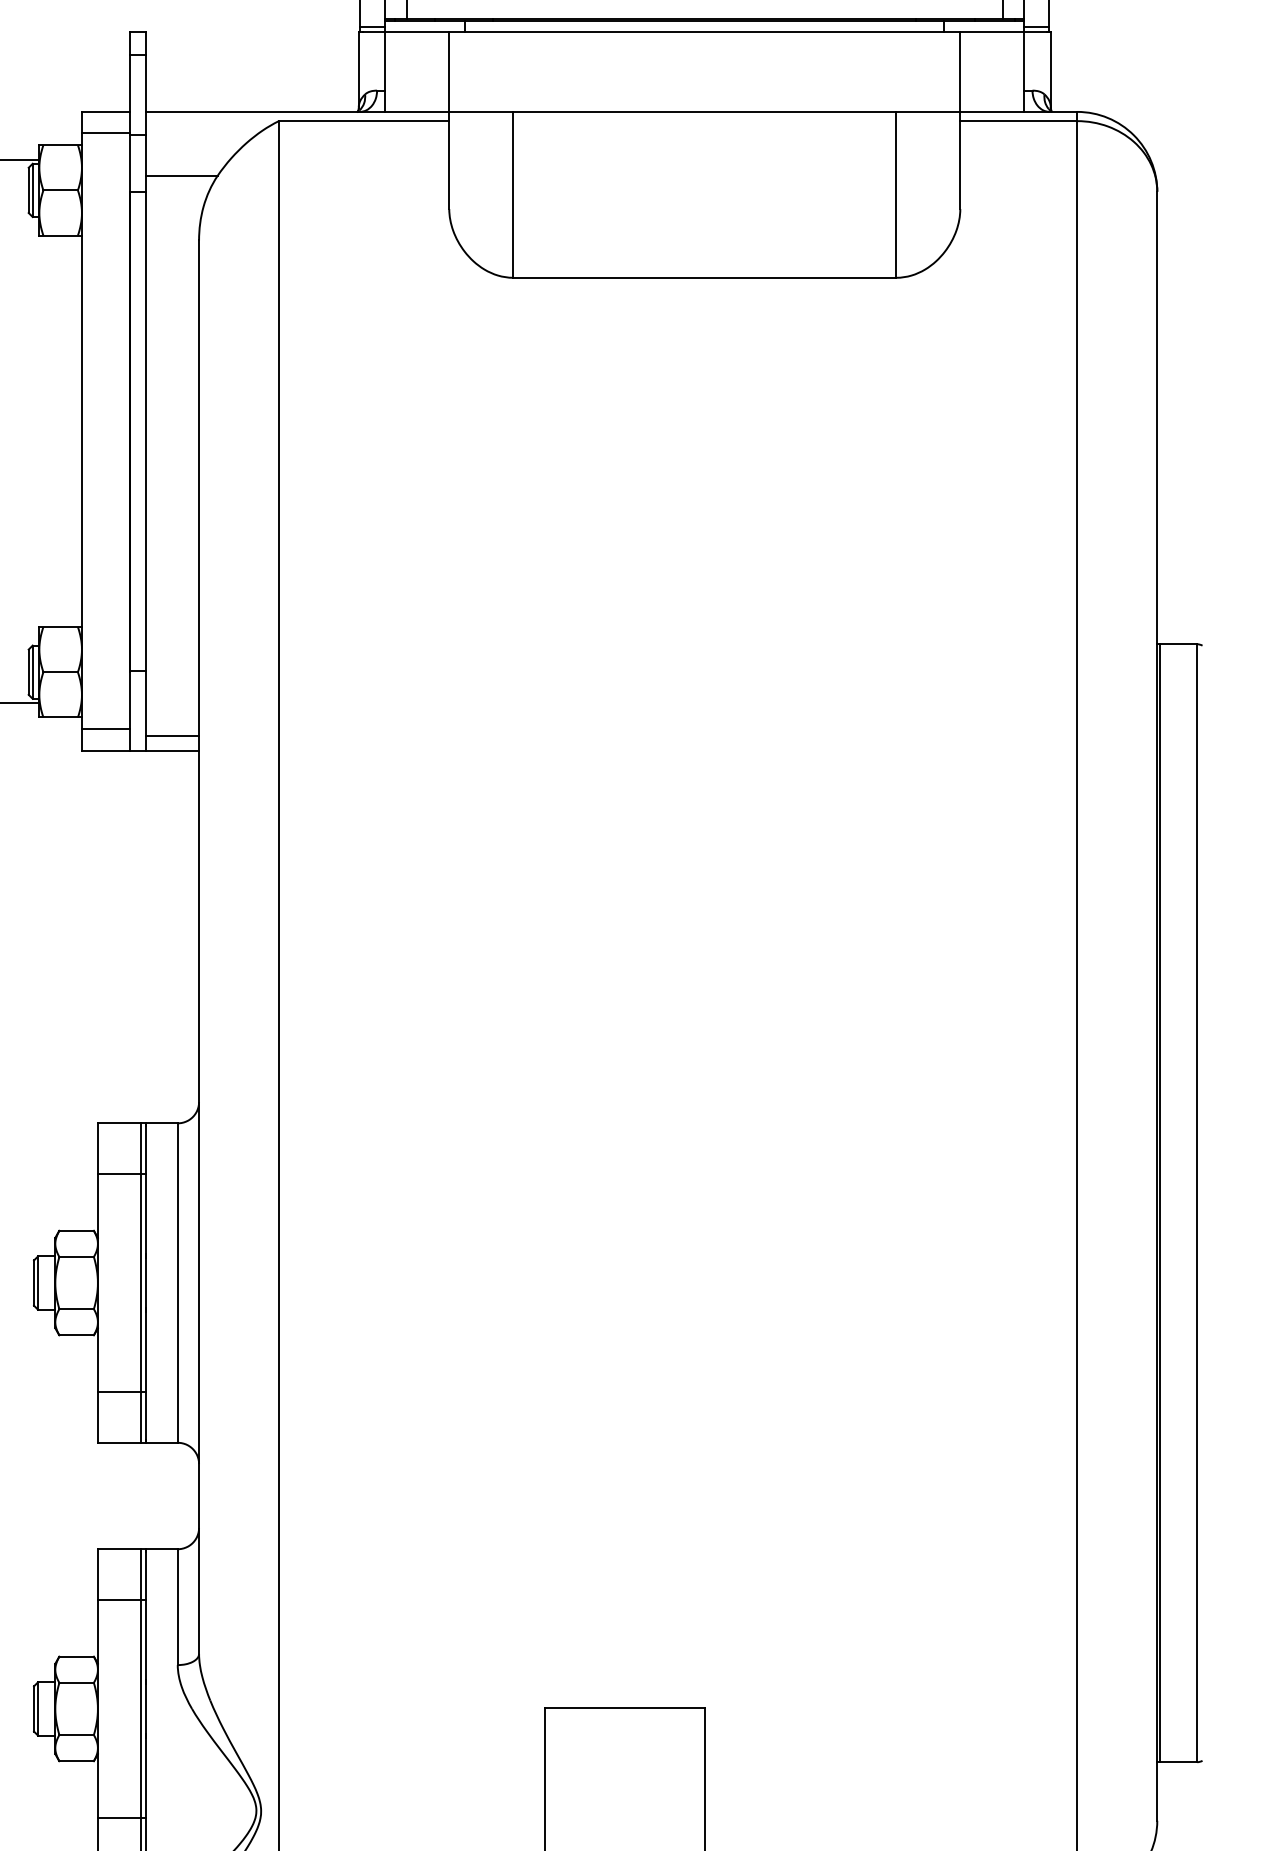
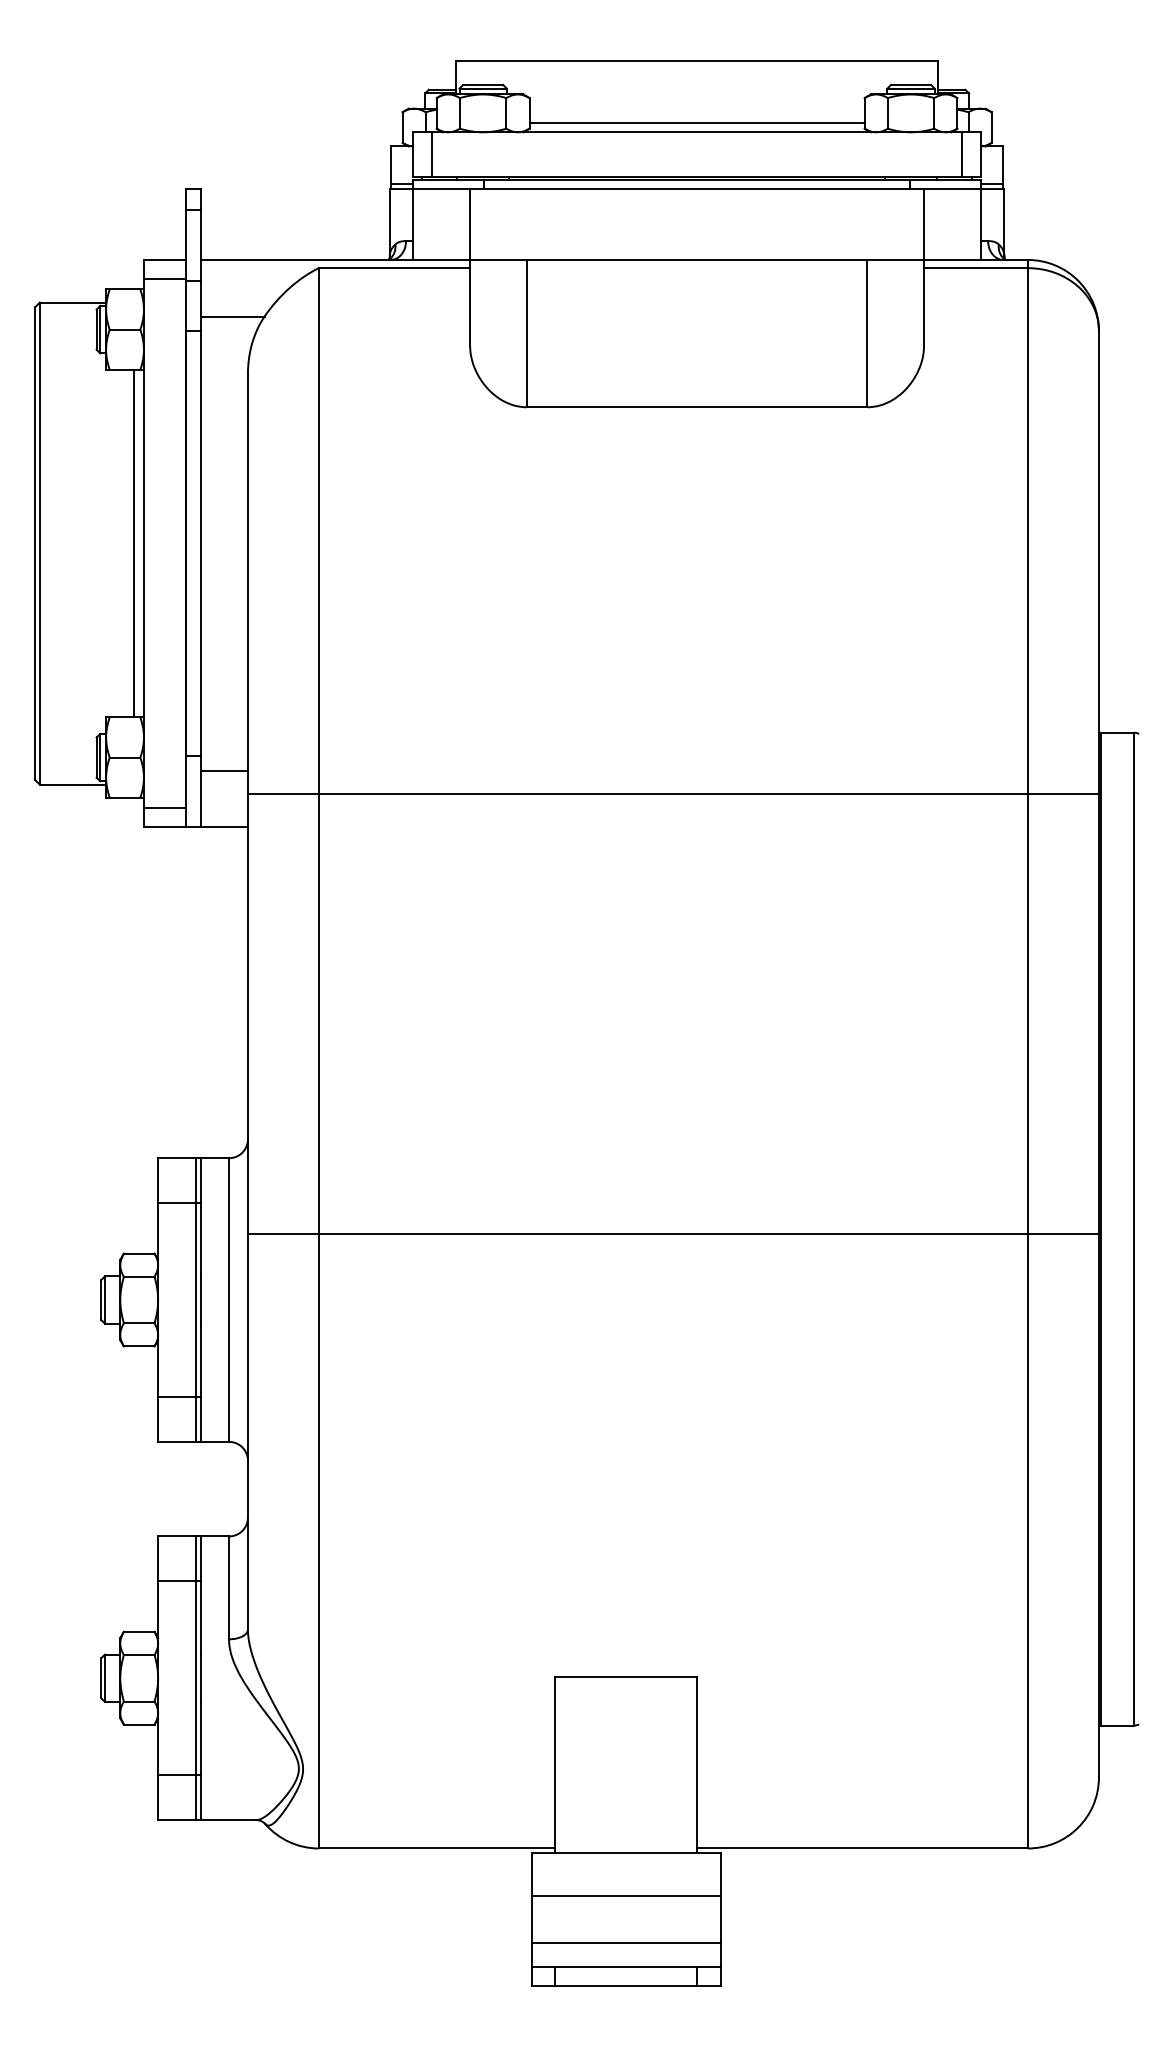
line: (71, 431) -> (134, 543), added
line: (677, 713) -> (672, 794), added
line: (171, 736) -> (223, 770), moved
line: (677, 1208) -> (672, 1233), added

